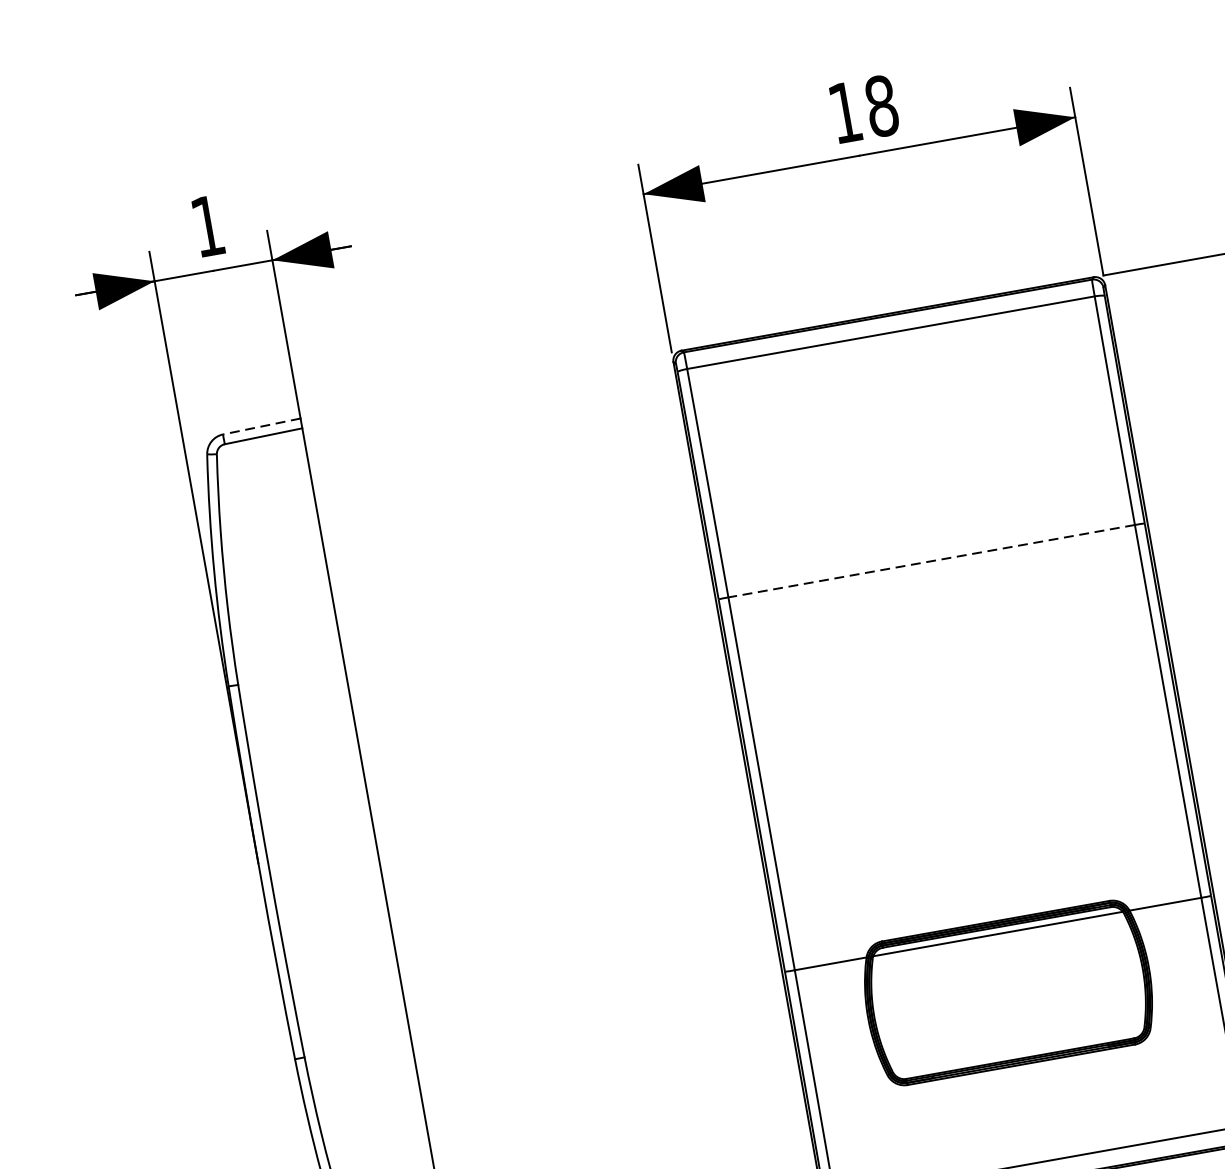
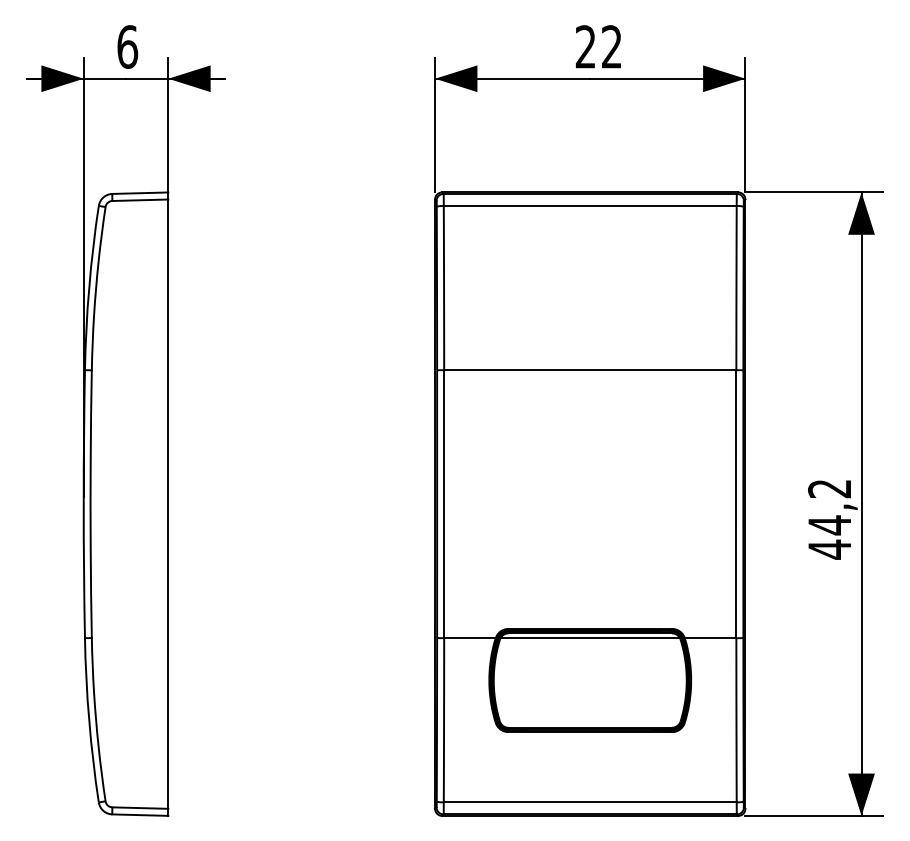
text: (862, 108) -> (598, 46), 18 -> 22
text: (207, 225) -> (127, 46), 1 -> 6
line: (262, 426) -> (140, 193), dashed -> solid
line: (930, 561) -> (589, 370), dashed -> solid

